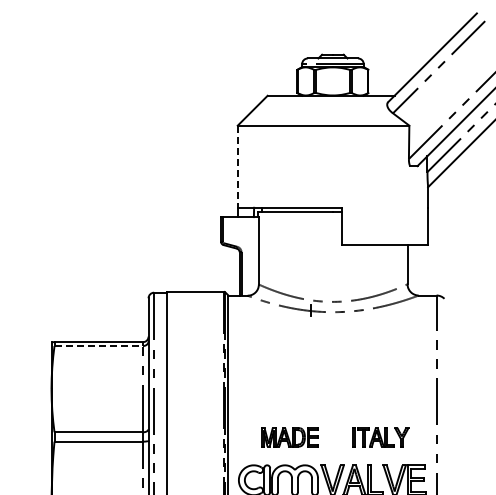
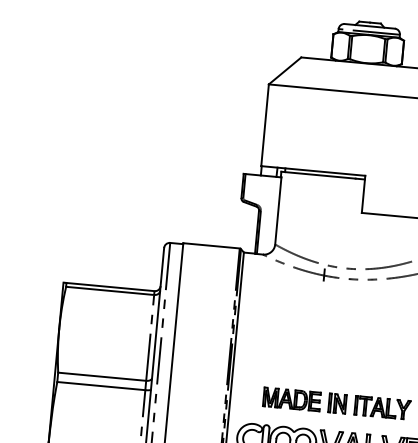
line: (237, 167) -> (264, 126), dashed -> solid
line: (99, 346) -> (110, 291), dashed -> solid
part: (335, 437) -> (337, 403), added

